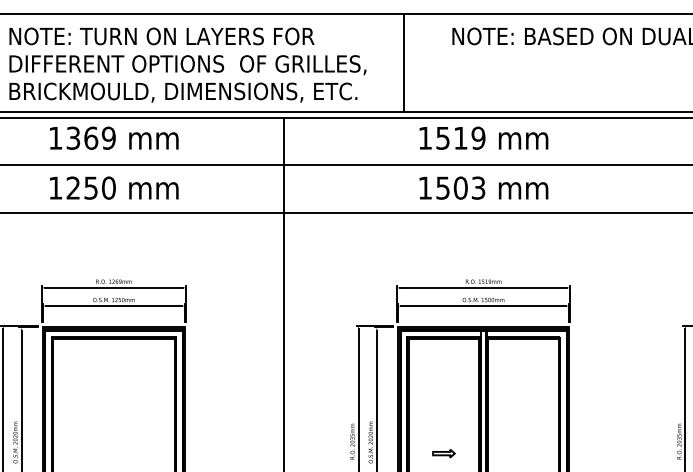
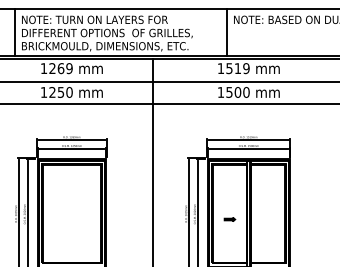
line: (403, 62) -> (226, 32), moved
text: (73, 138) -> (52, 68), 1369 -> 1269
text: (478, 188) -> (246, 92), 1503 -> 1500

